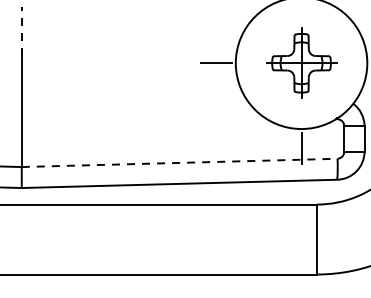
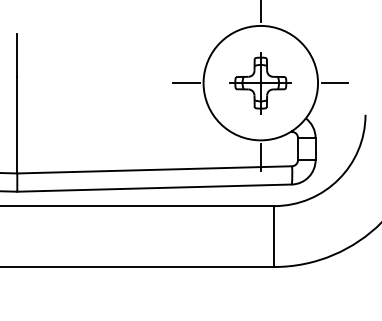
line: (21, 31) -> (17, 55), dashed -> solid
line: (180, 162) -> (155, 169), dashed -> solid

